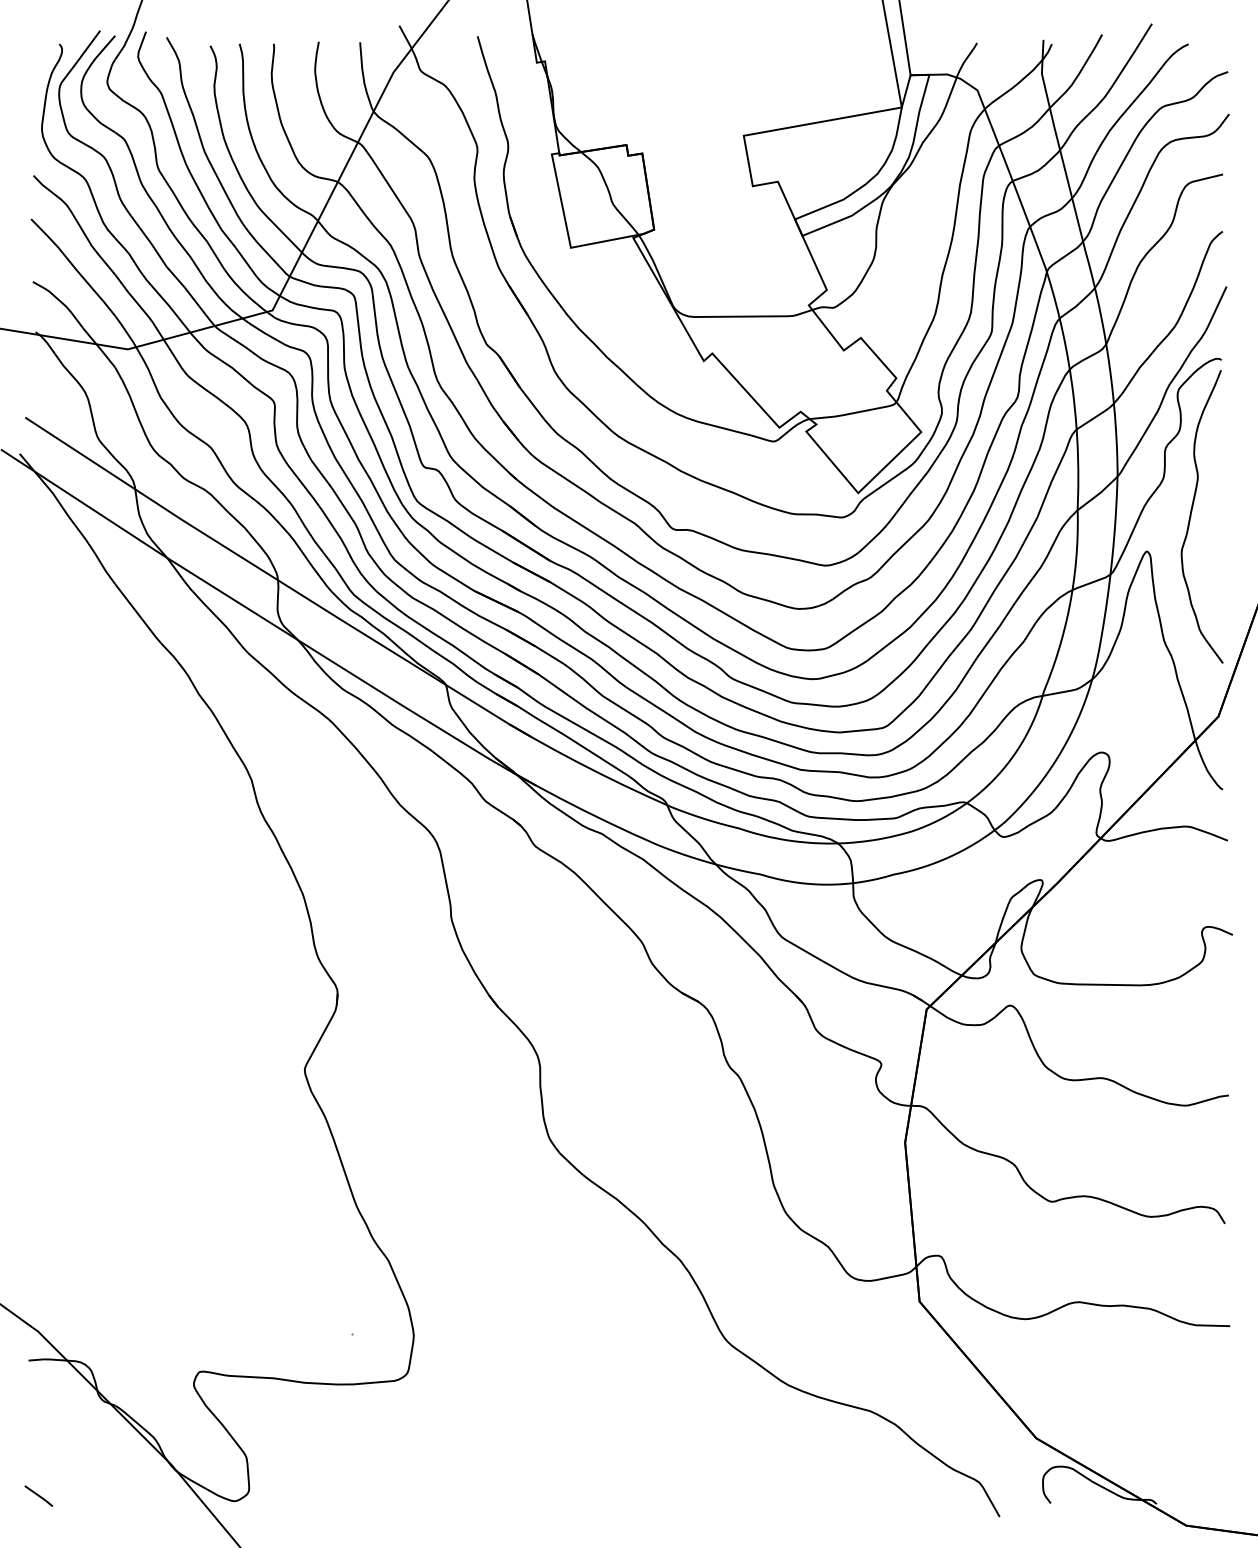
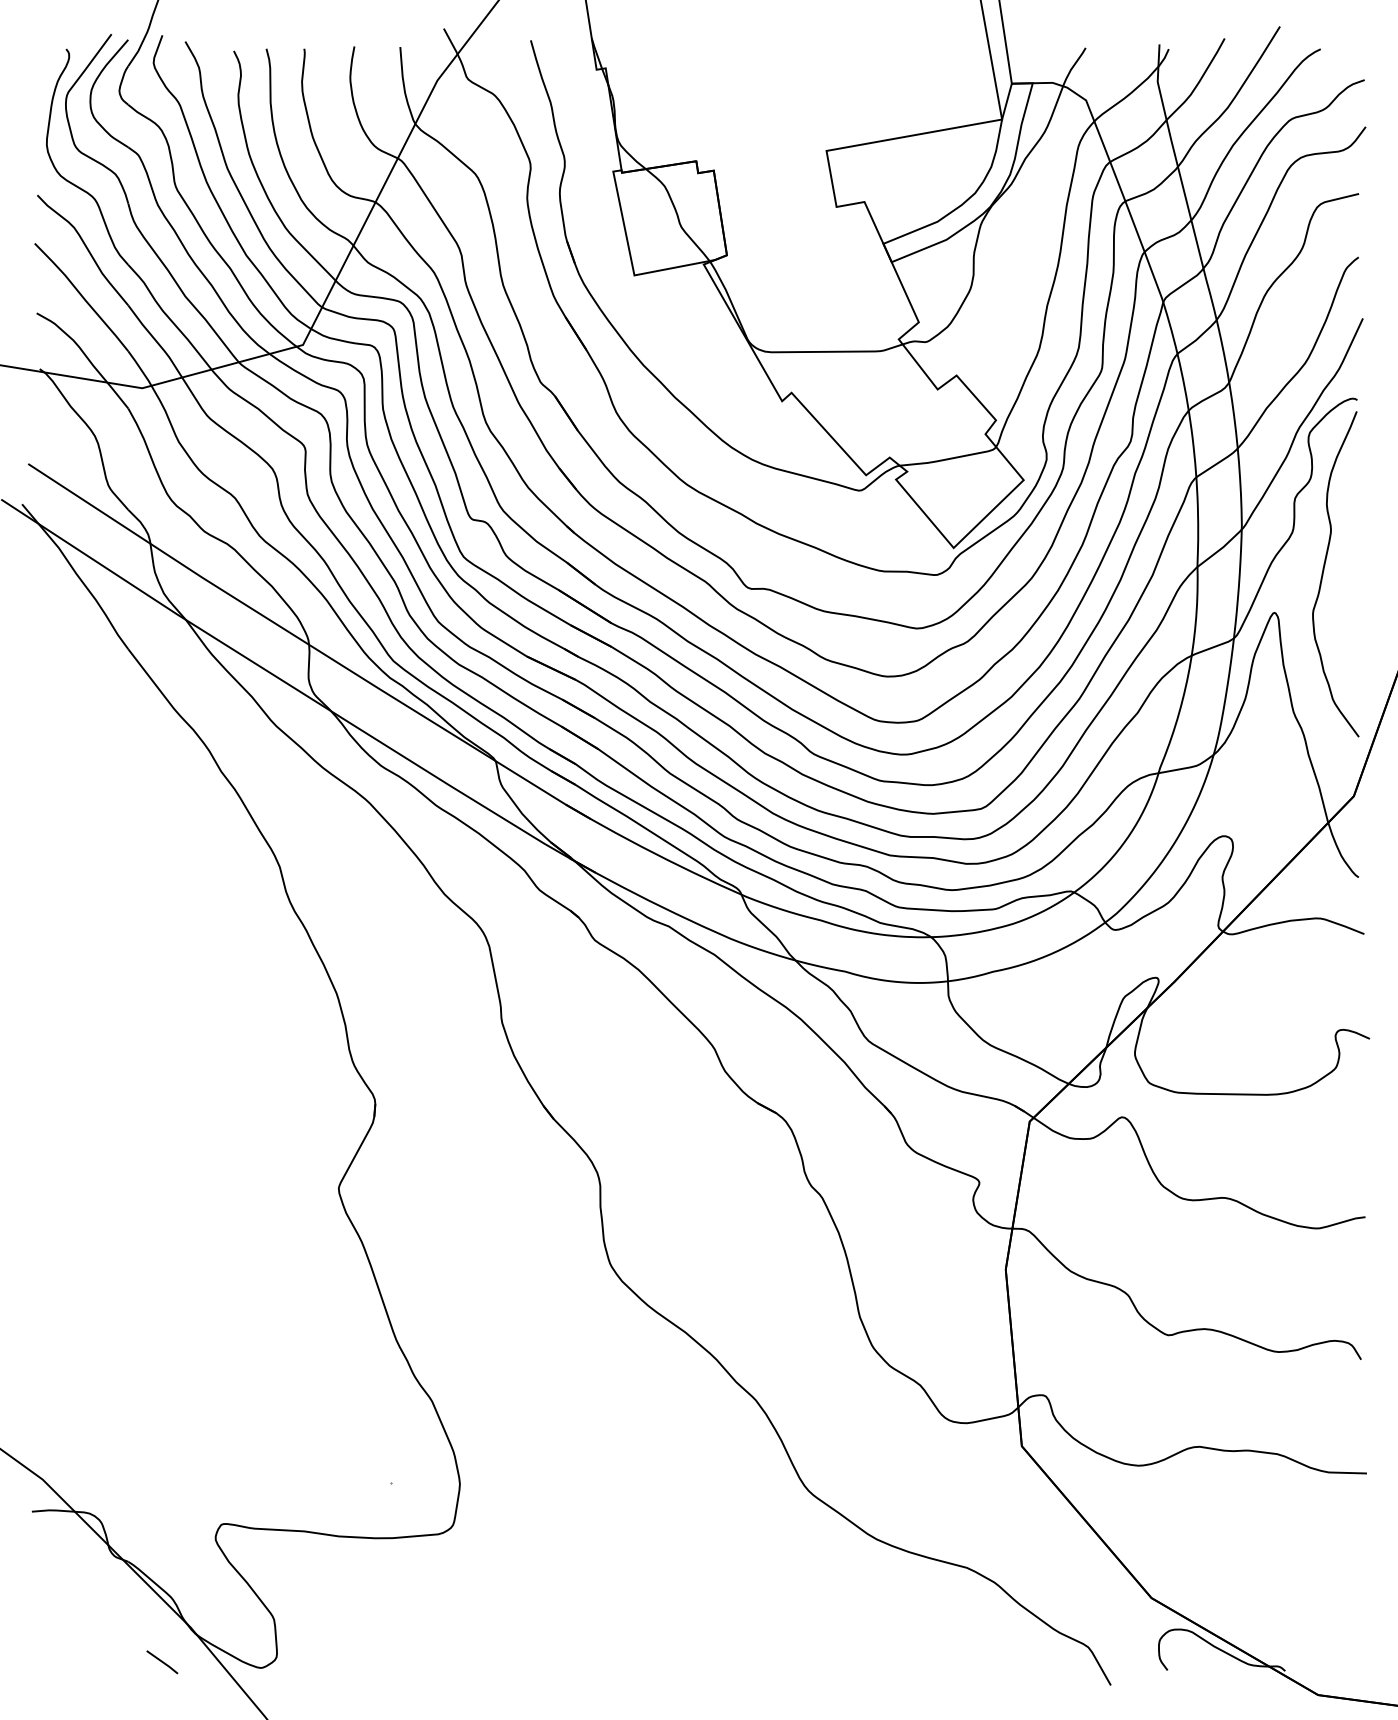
line: (38, 1496) -> (162, 1662), moved

